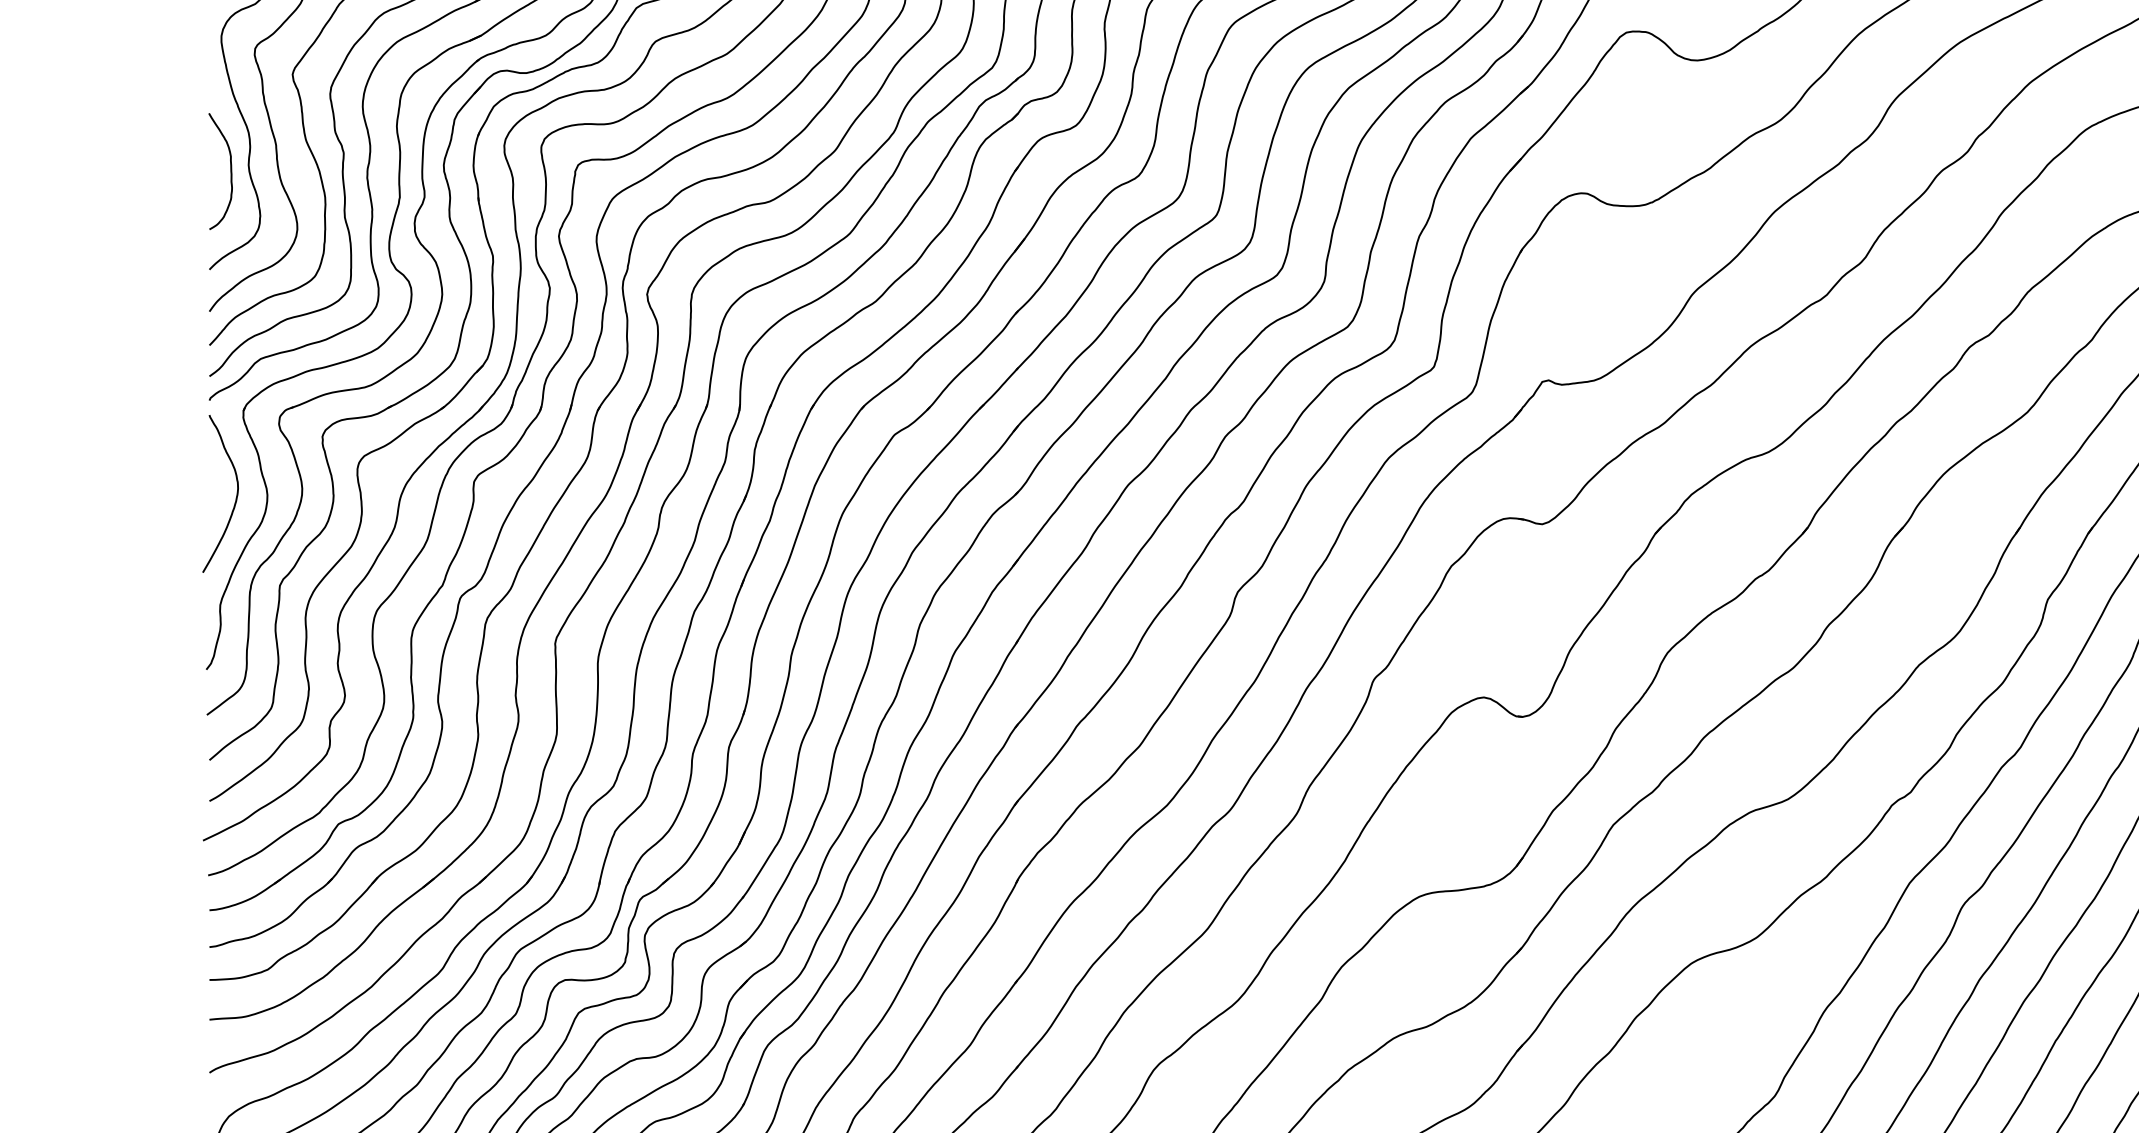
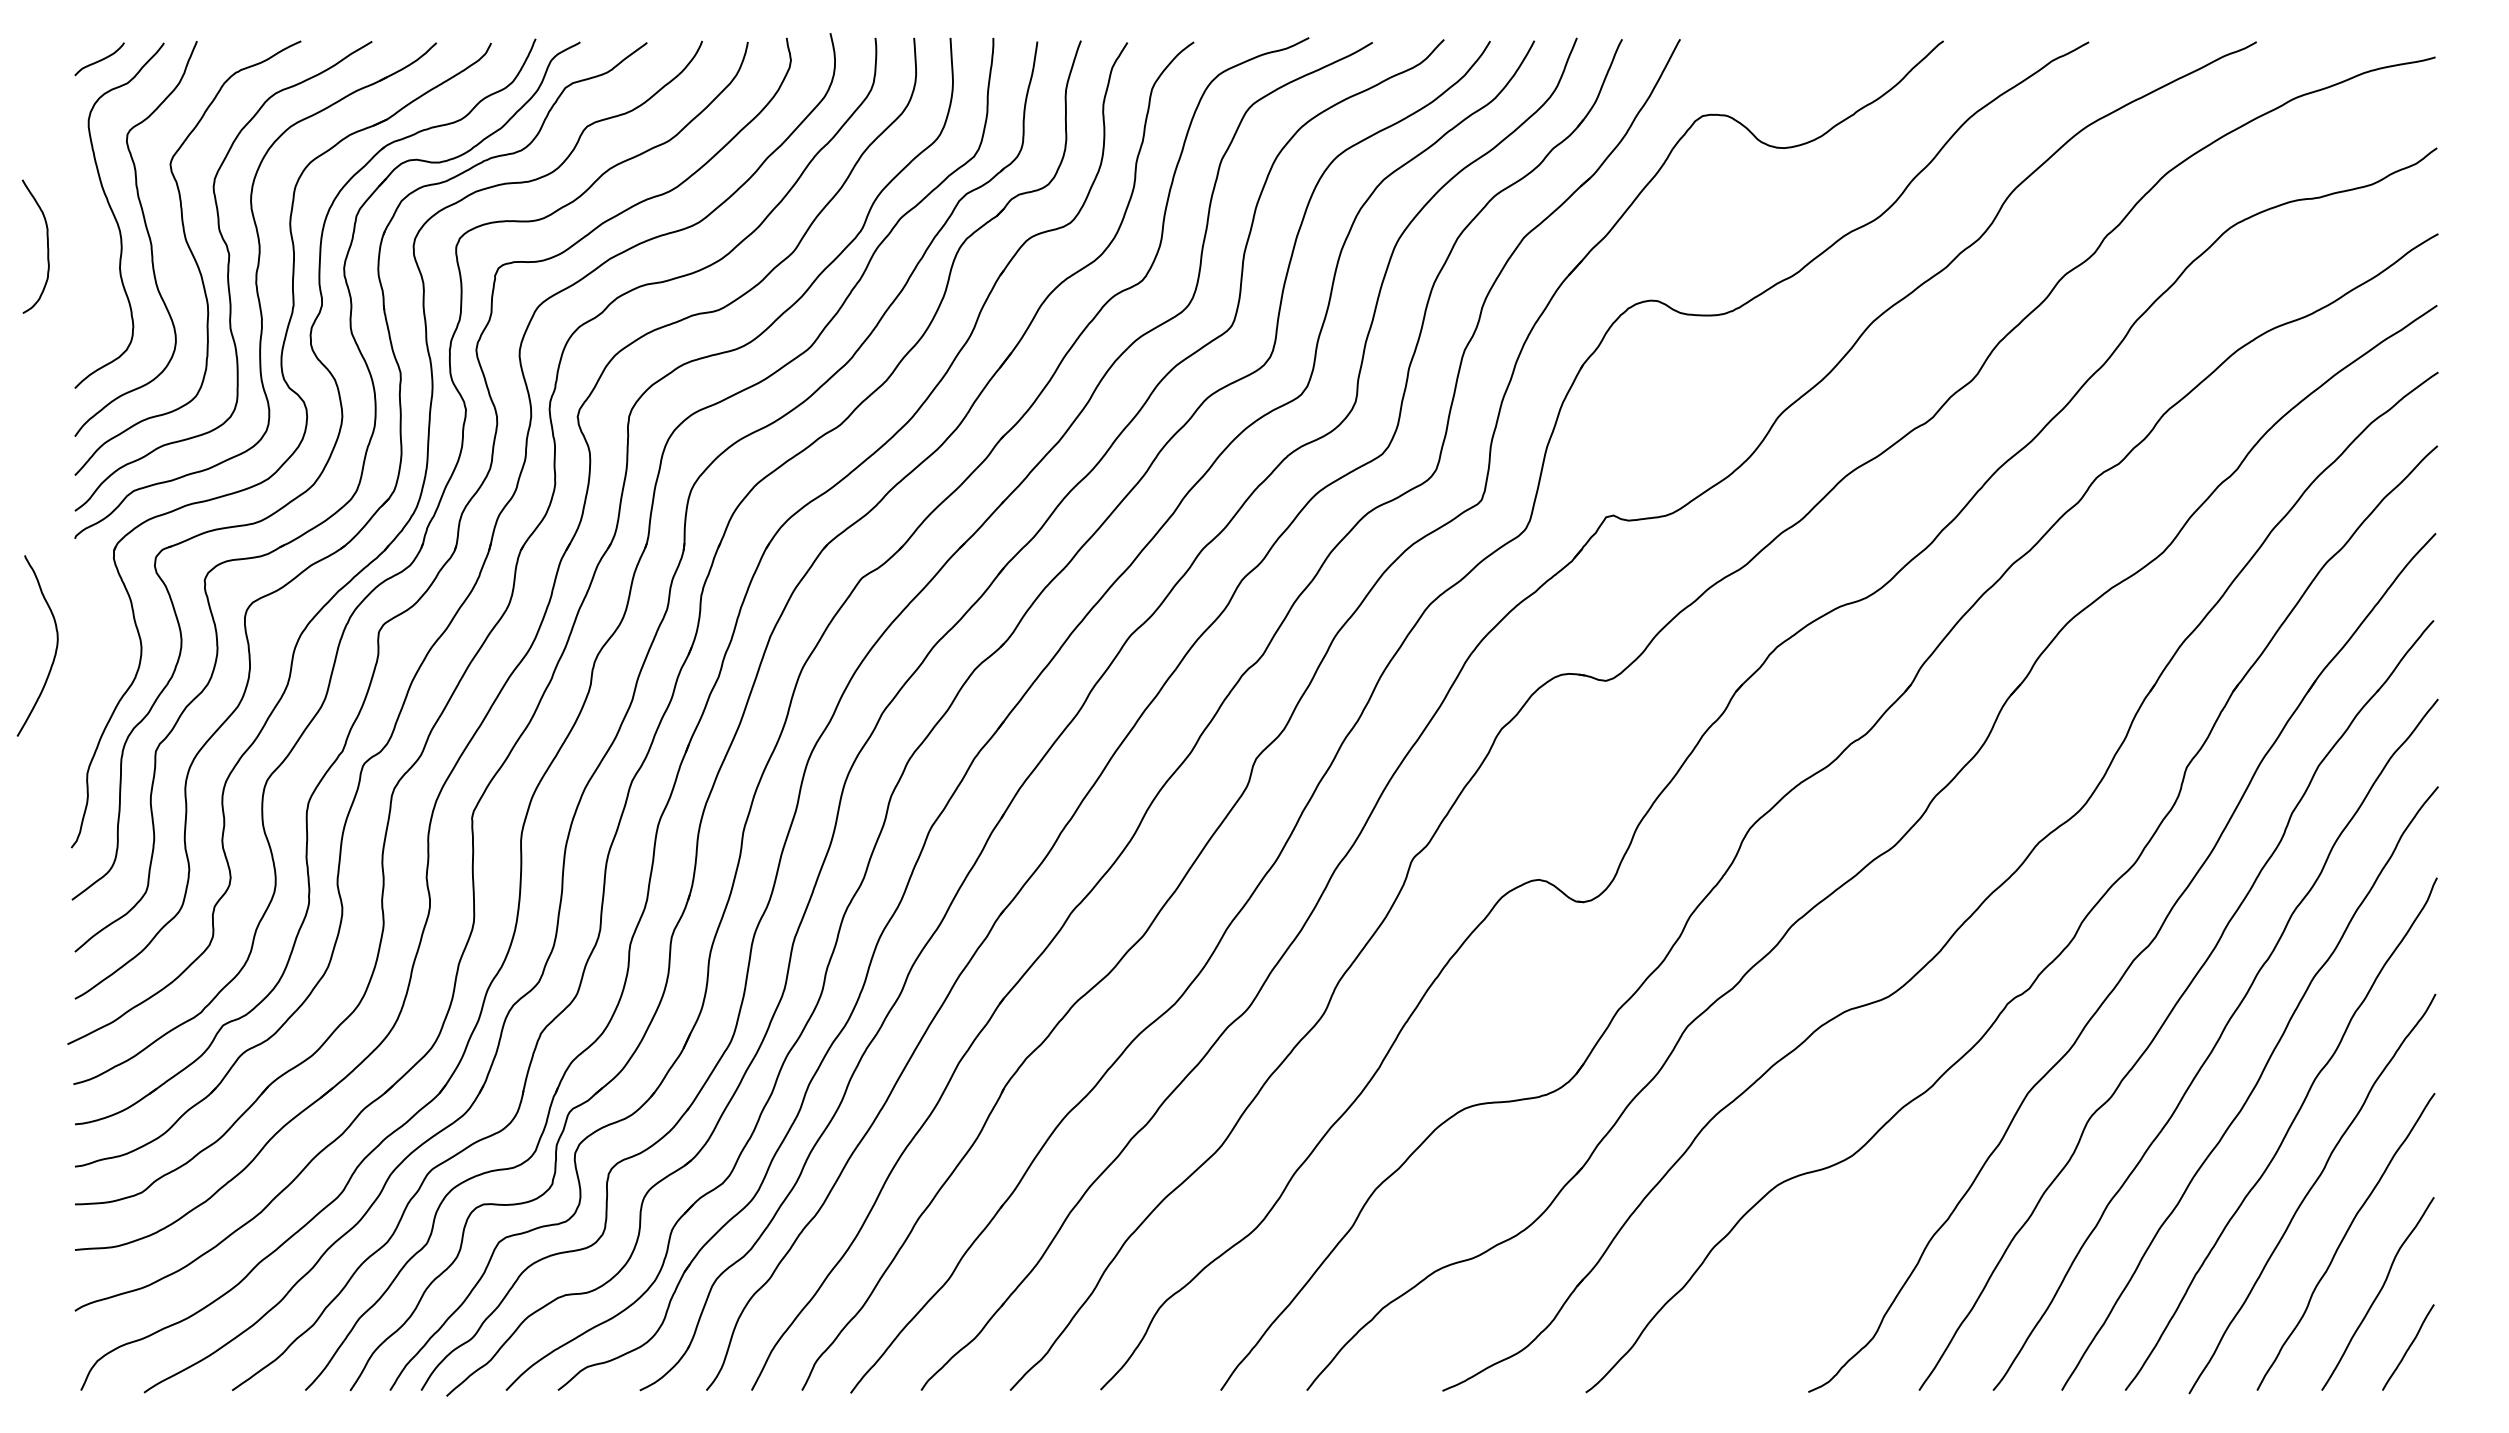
curve: (230, 171) -> (47, 246), moved
curve: (236, 496) -> (55, 648), moved

